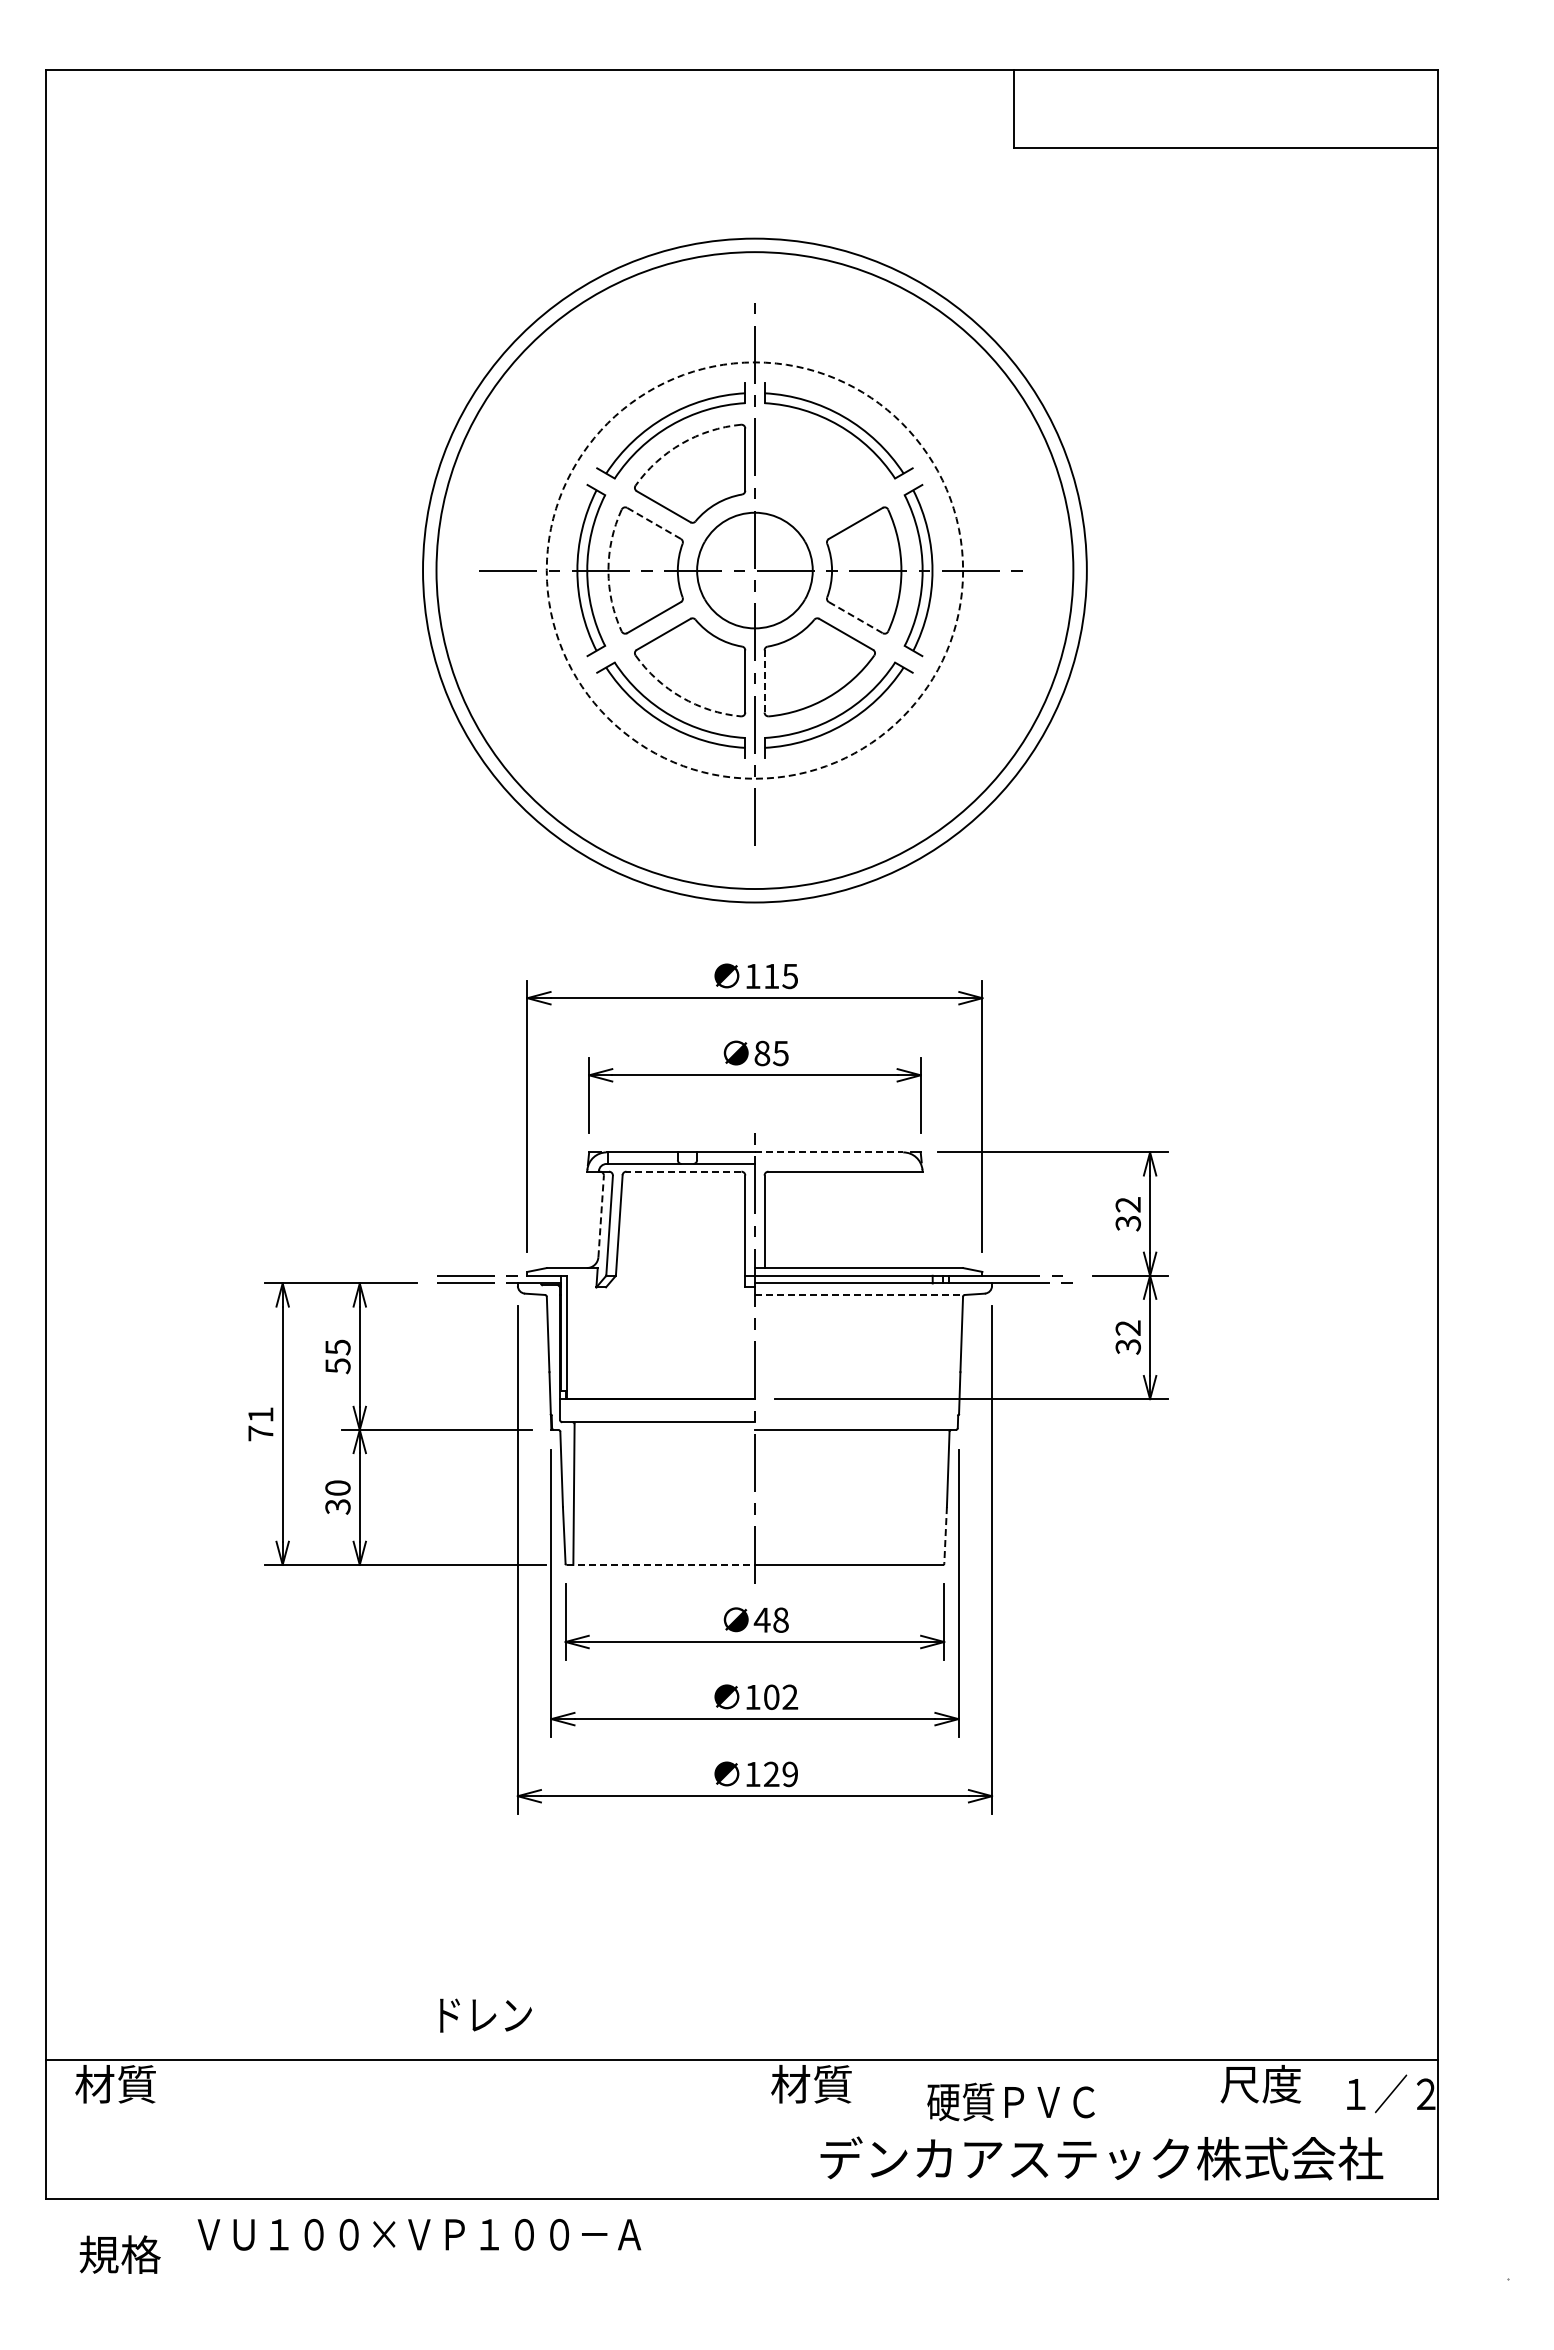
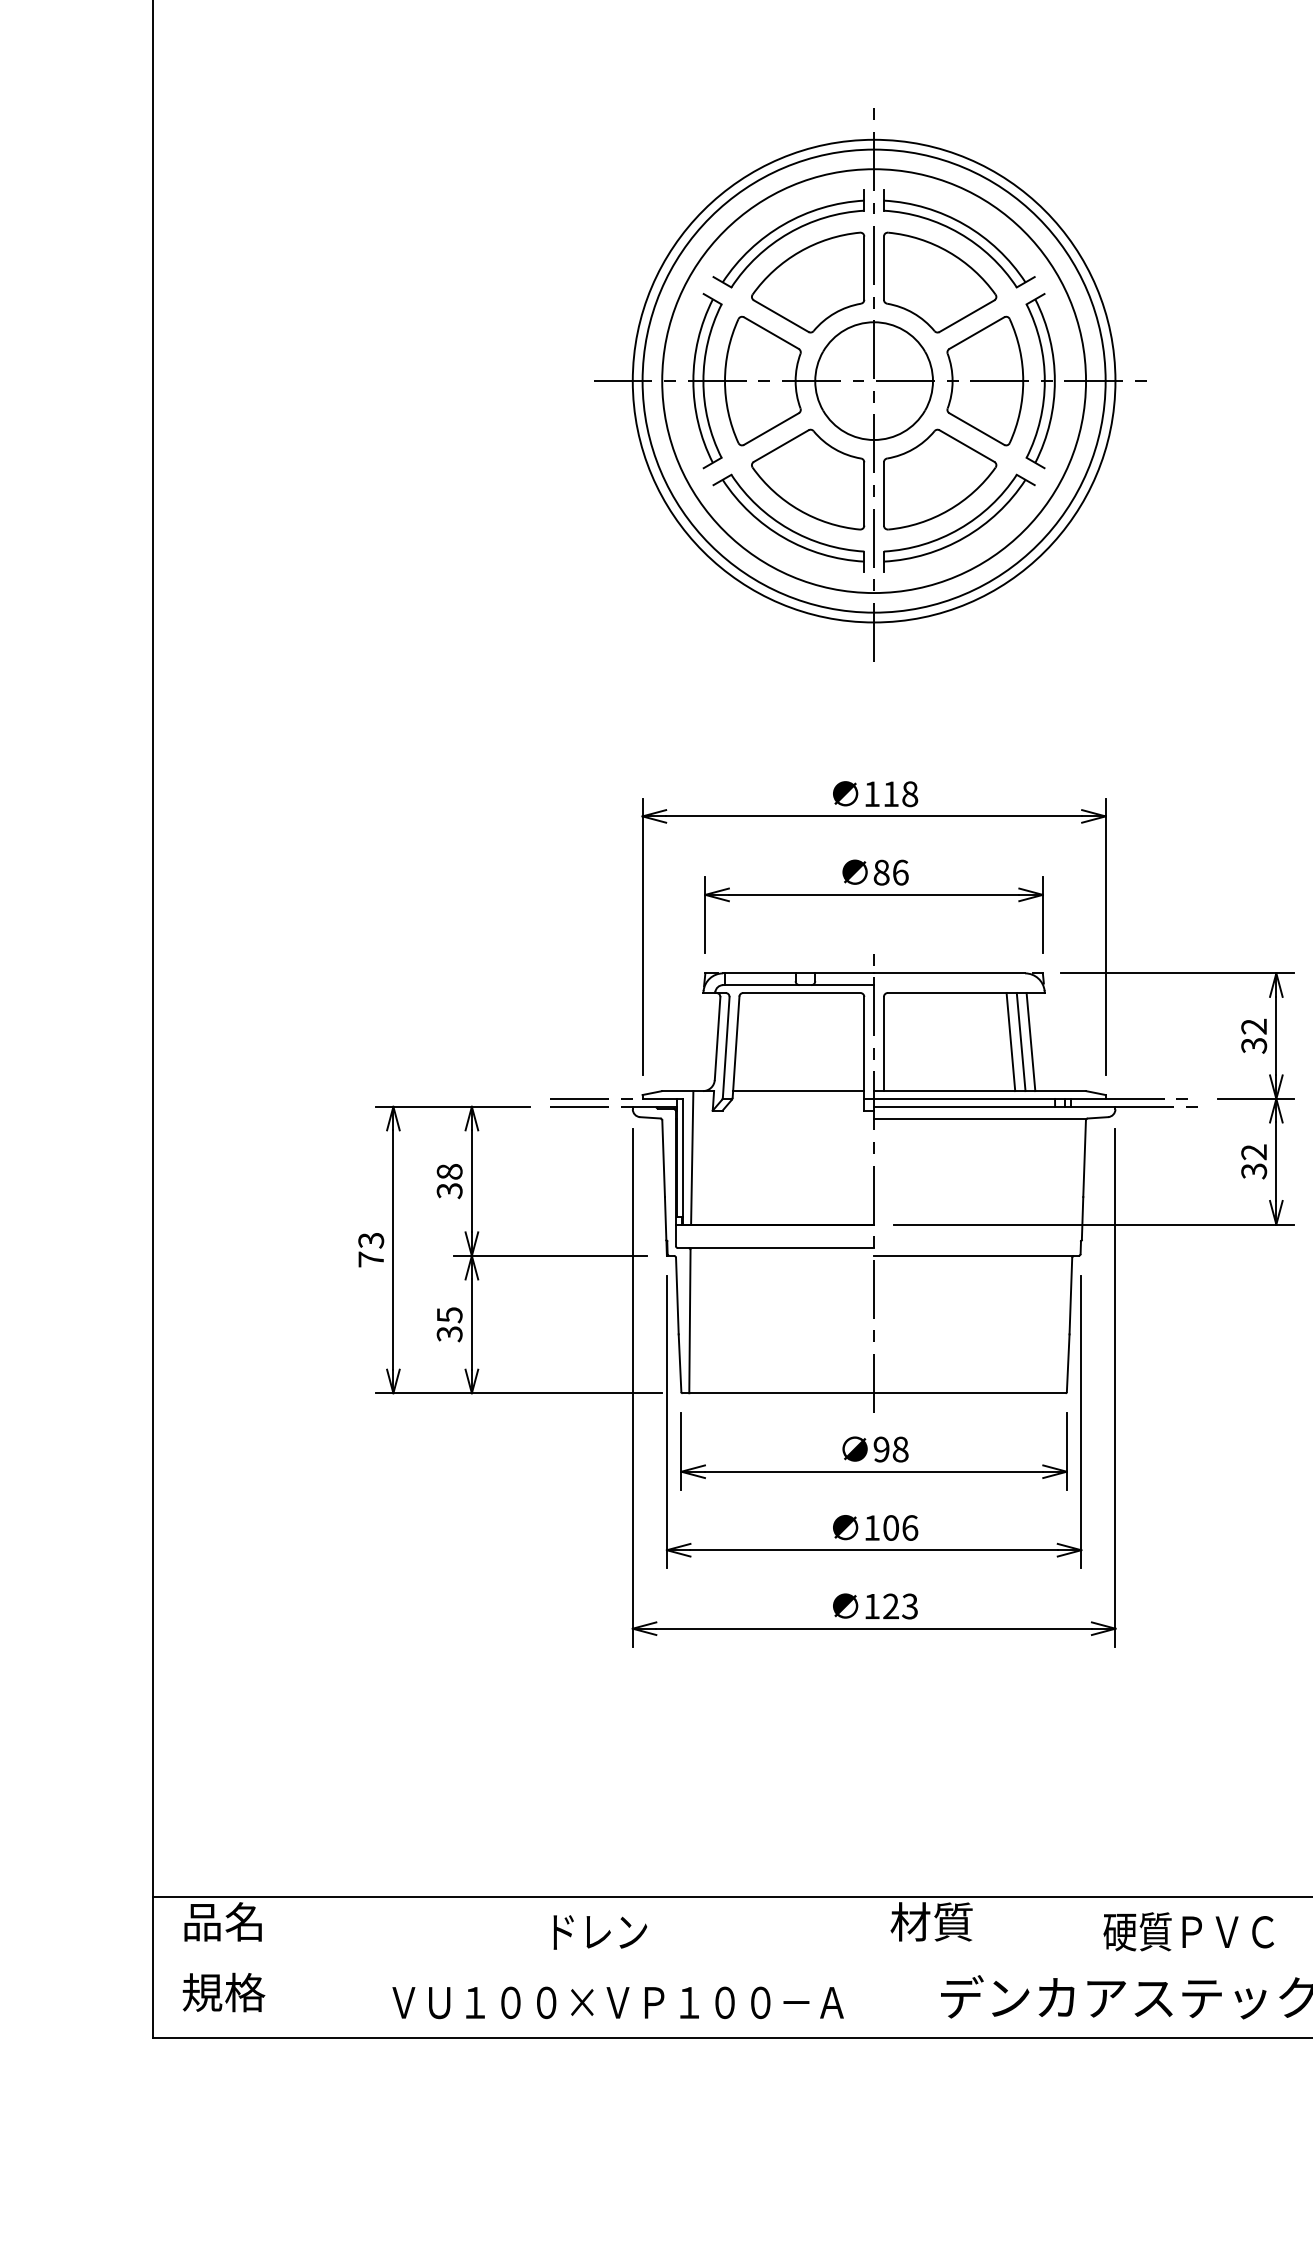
arc: (681, 443) -> (799, 251), dashed -> solid
part: (819, 473) -> (939, 282), added
line: (653, 523) -> (770, 333), dashed -> solid
arc: (608, 570) -> (725, 381), dashed -> solid
circle: (754, 570) -> (873, 381), dashed -> solid
circle: (754, 570) -> (873, 381), size x0.71
circle: (754, 570) -> (873, 381), size x0.71
line: (856, 617) -> (977, 428), dashed -> solid
line: (764, 681) -> (883, 494), dashed -> solid
arc: (681, 697) -> (799, 510), dashed -> solid
text: (790, 975) -> (910, 793), 115 -> 118
text: (780, 1053) -> (900, 872), 85 -> 86
line: (829, 1152) -> (950, 973), dashed -> solid
line: (683, 1171) -> (801, 992), dashed -> solid
line: (601, 1216) -> (717, 1038), dashed -> solid
line: (889, 1219) -> (1011, 1041), added
line: (899, 1219) -> (1021, 1041), added
line: (908, 1219) -> (1030, 1041), added
line: (680, 1268) -> (798, 1091), added
line: (859, 1295) -> (980, 1119), dashed -> solid
line: (576, 1333) -> (692, 1157), added
text: (337, 1356) -> (449, 1181), 55 -> 38
text: (260, 1414) -> (370, 1240), 71 -> 73
text: (337, 1488) -> (449, 1315), 30 -> 35
line: (945, 1535) -> (1068, 1363), dashed -> solid
line: (661, 1564) -> (779, 1392), dashed -> solid
text: (761, 1619) -> (880, 1448), 48 -> 98
text: (790, 1696) -> (910, 1527), 102 -> 106
text: (789, 1774) -> (909, 1606), 129 -> 123
text: (485, 2015) -> (599, 1932), moved
text: (115, 2083) -> (223, 1921), 材質 -> 品名
text: (1010, 2101) -> (1188, 1931), moved
text: (419, 2234) -> (618, 2002), moved
text: (119, 2254) -> (223, 1992), moved

